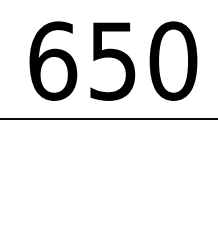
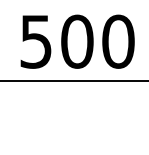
text: (82, 60) -> (56, 41), 650 -> 500

